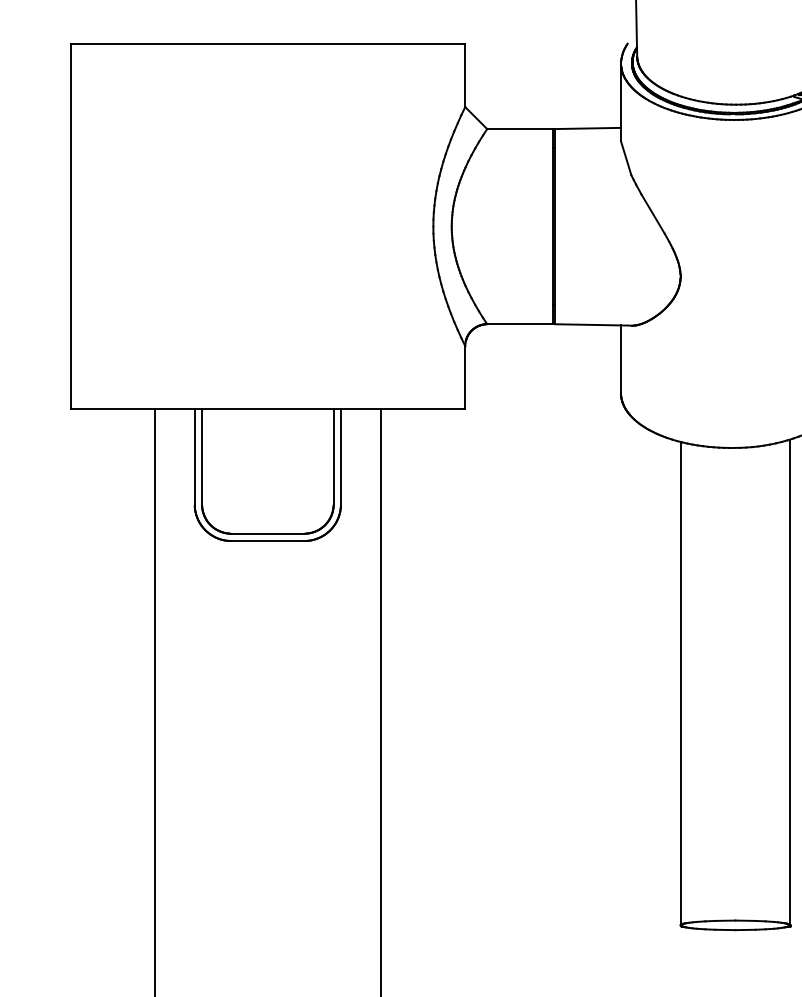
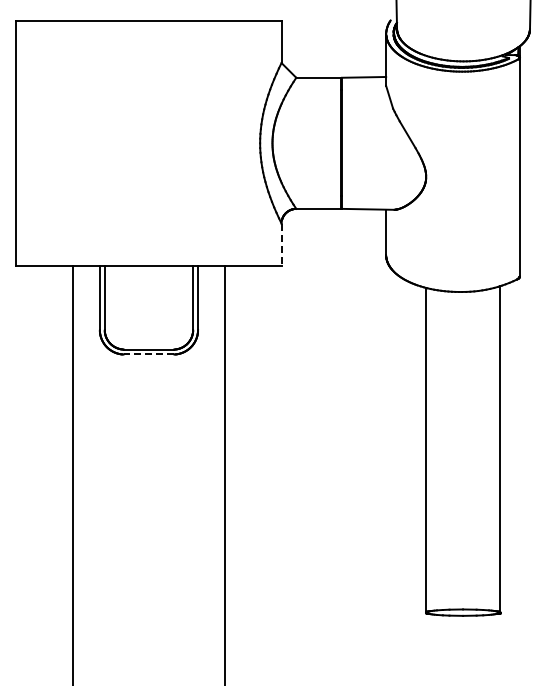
line: (465, 378) -> (281, 245), solid -> dashed
line: (267, 541) -> (148, 354), solid -> dashed

